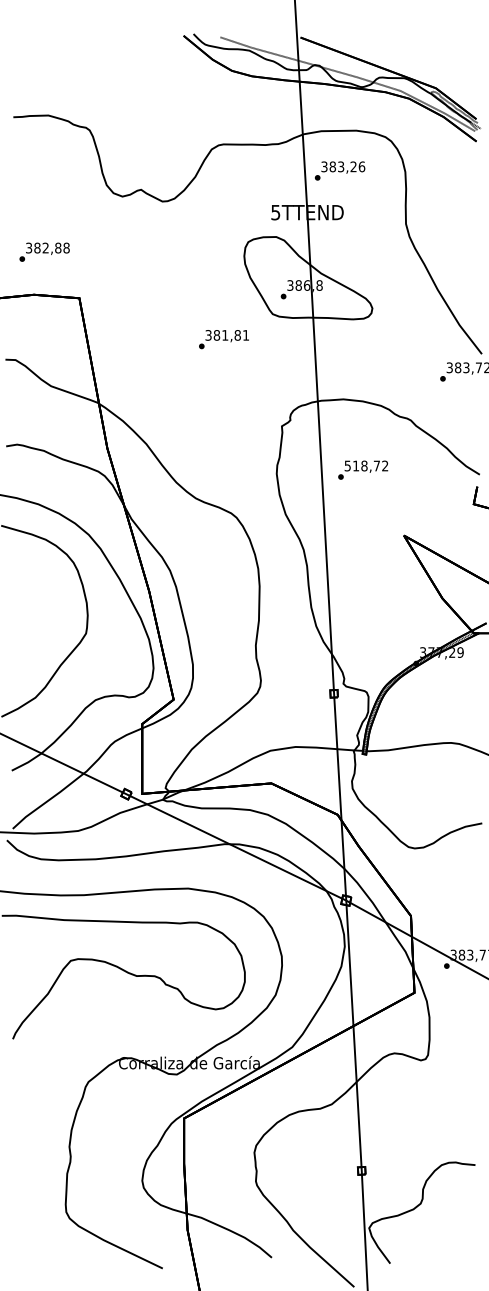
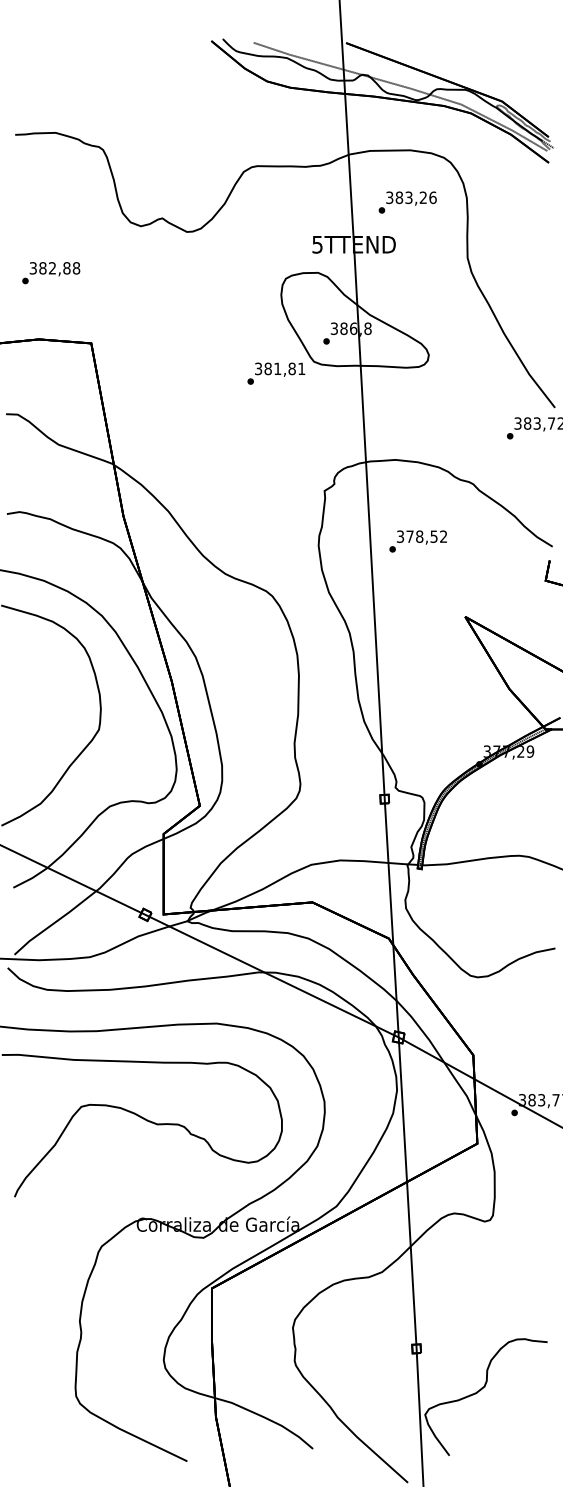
text: (339, 170) -> (407, 201), moved
text: (44, 251) -> (51, 272), moved
text: (223, 339) -> (275, 373), moved
text: (362, 465) -> (417, 536), 518,72 -> 378,52

